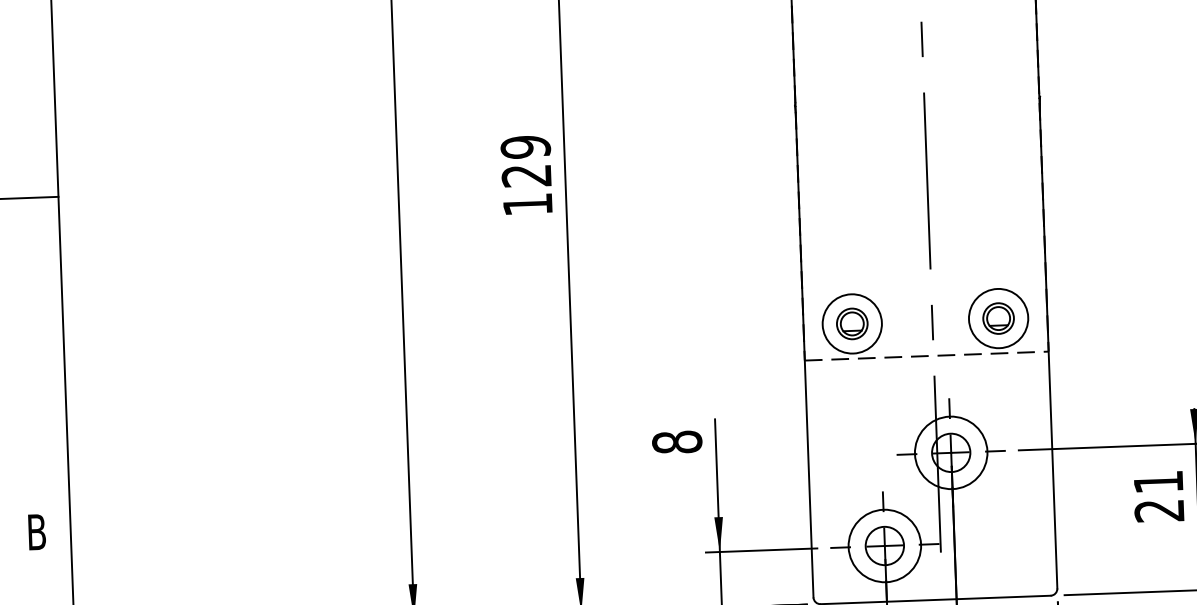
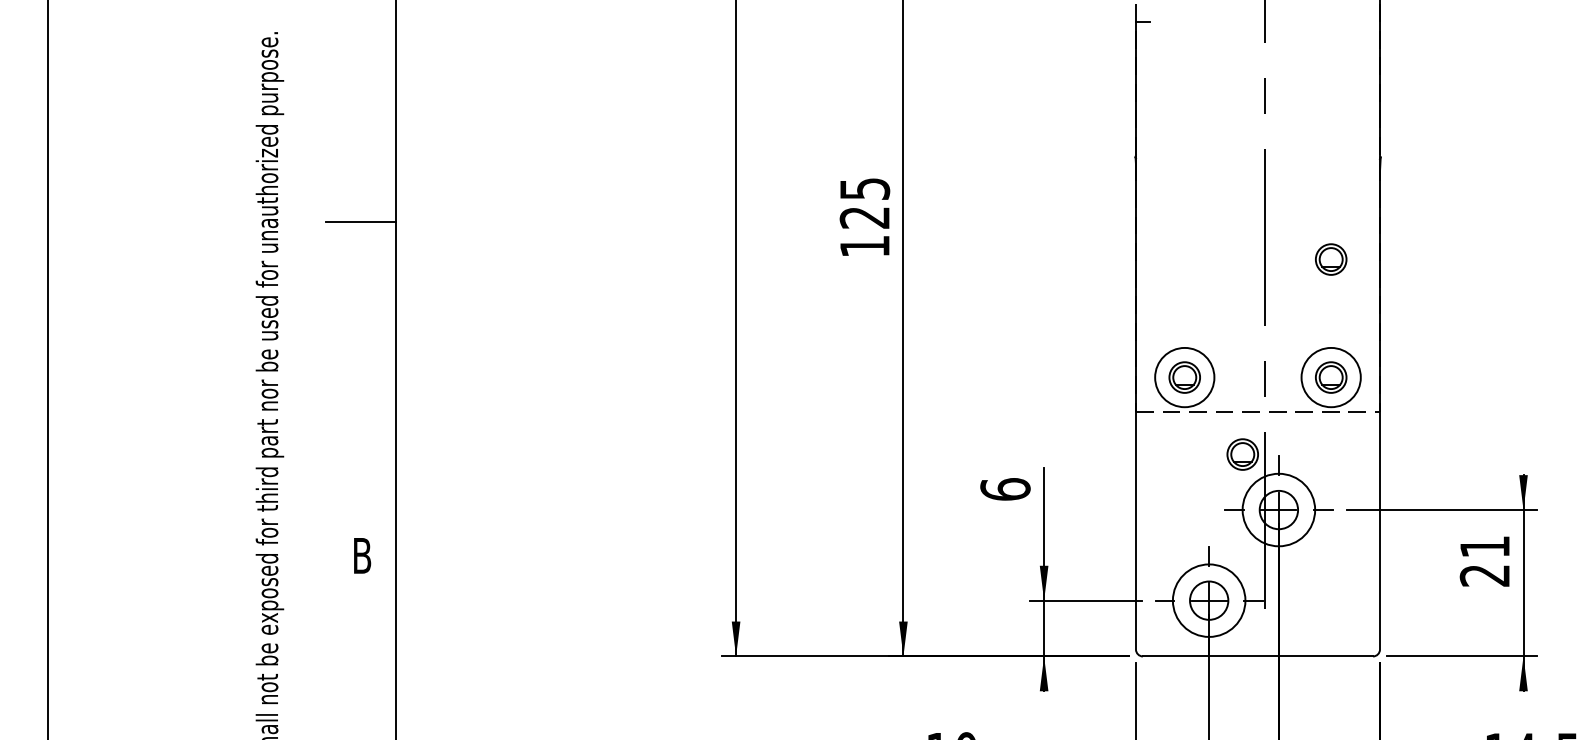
text: (525, 146) -> (864, 188), 129 -> 125
part: (994, 200) -> (1331, 259), added
part: (912, 398) -> (1242, 454), added
text: (677, 442) -> (1005, 489), 8 -> 6

